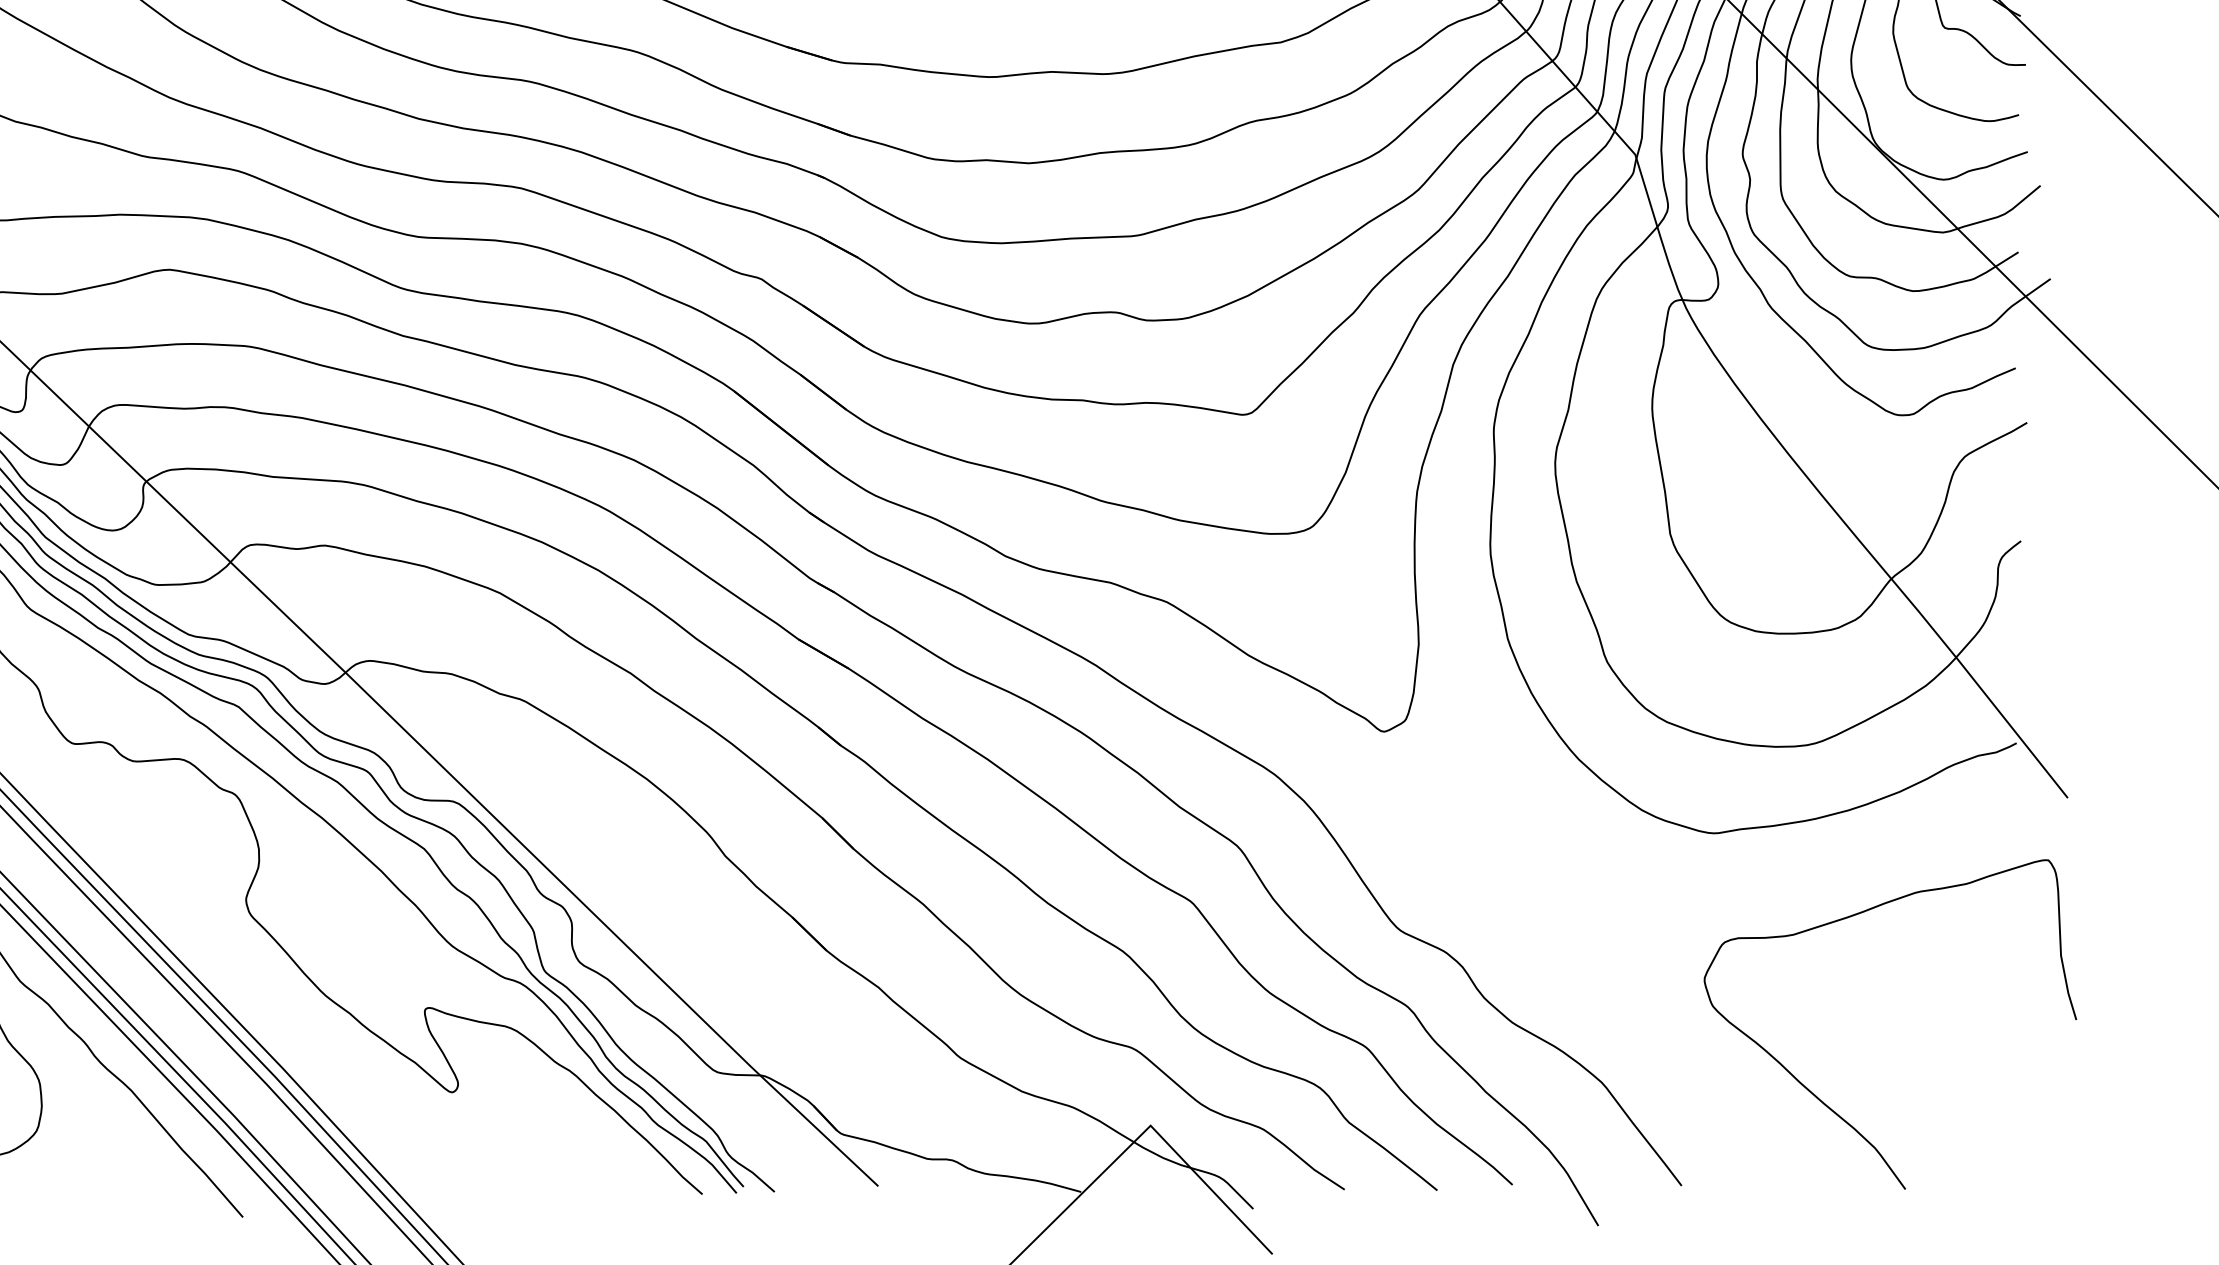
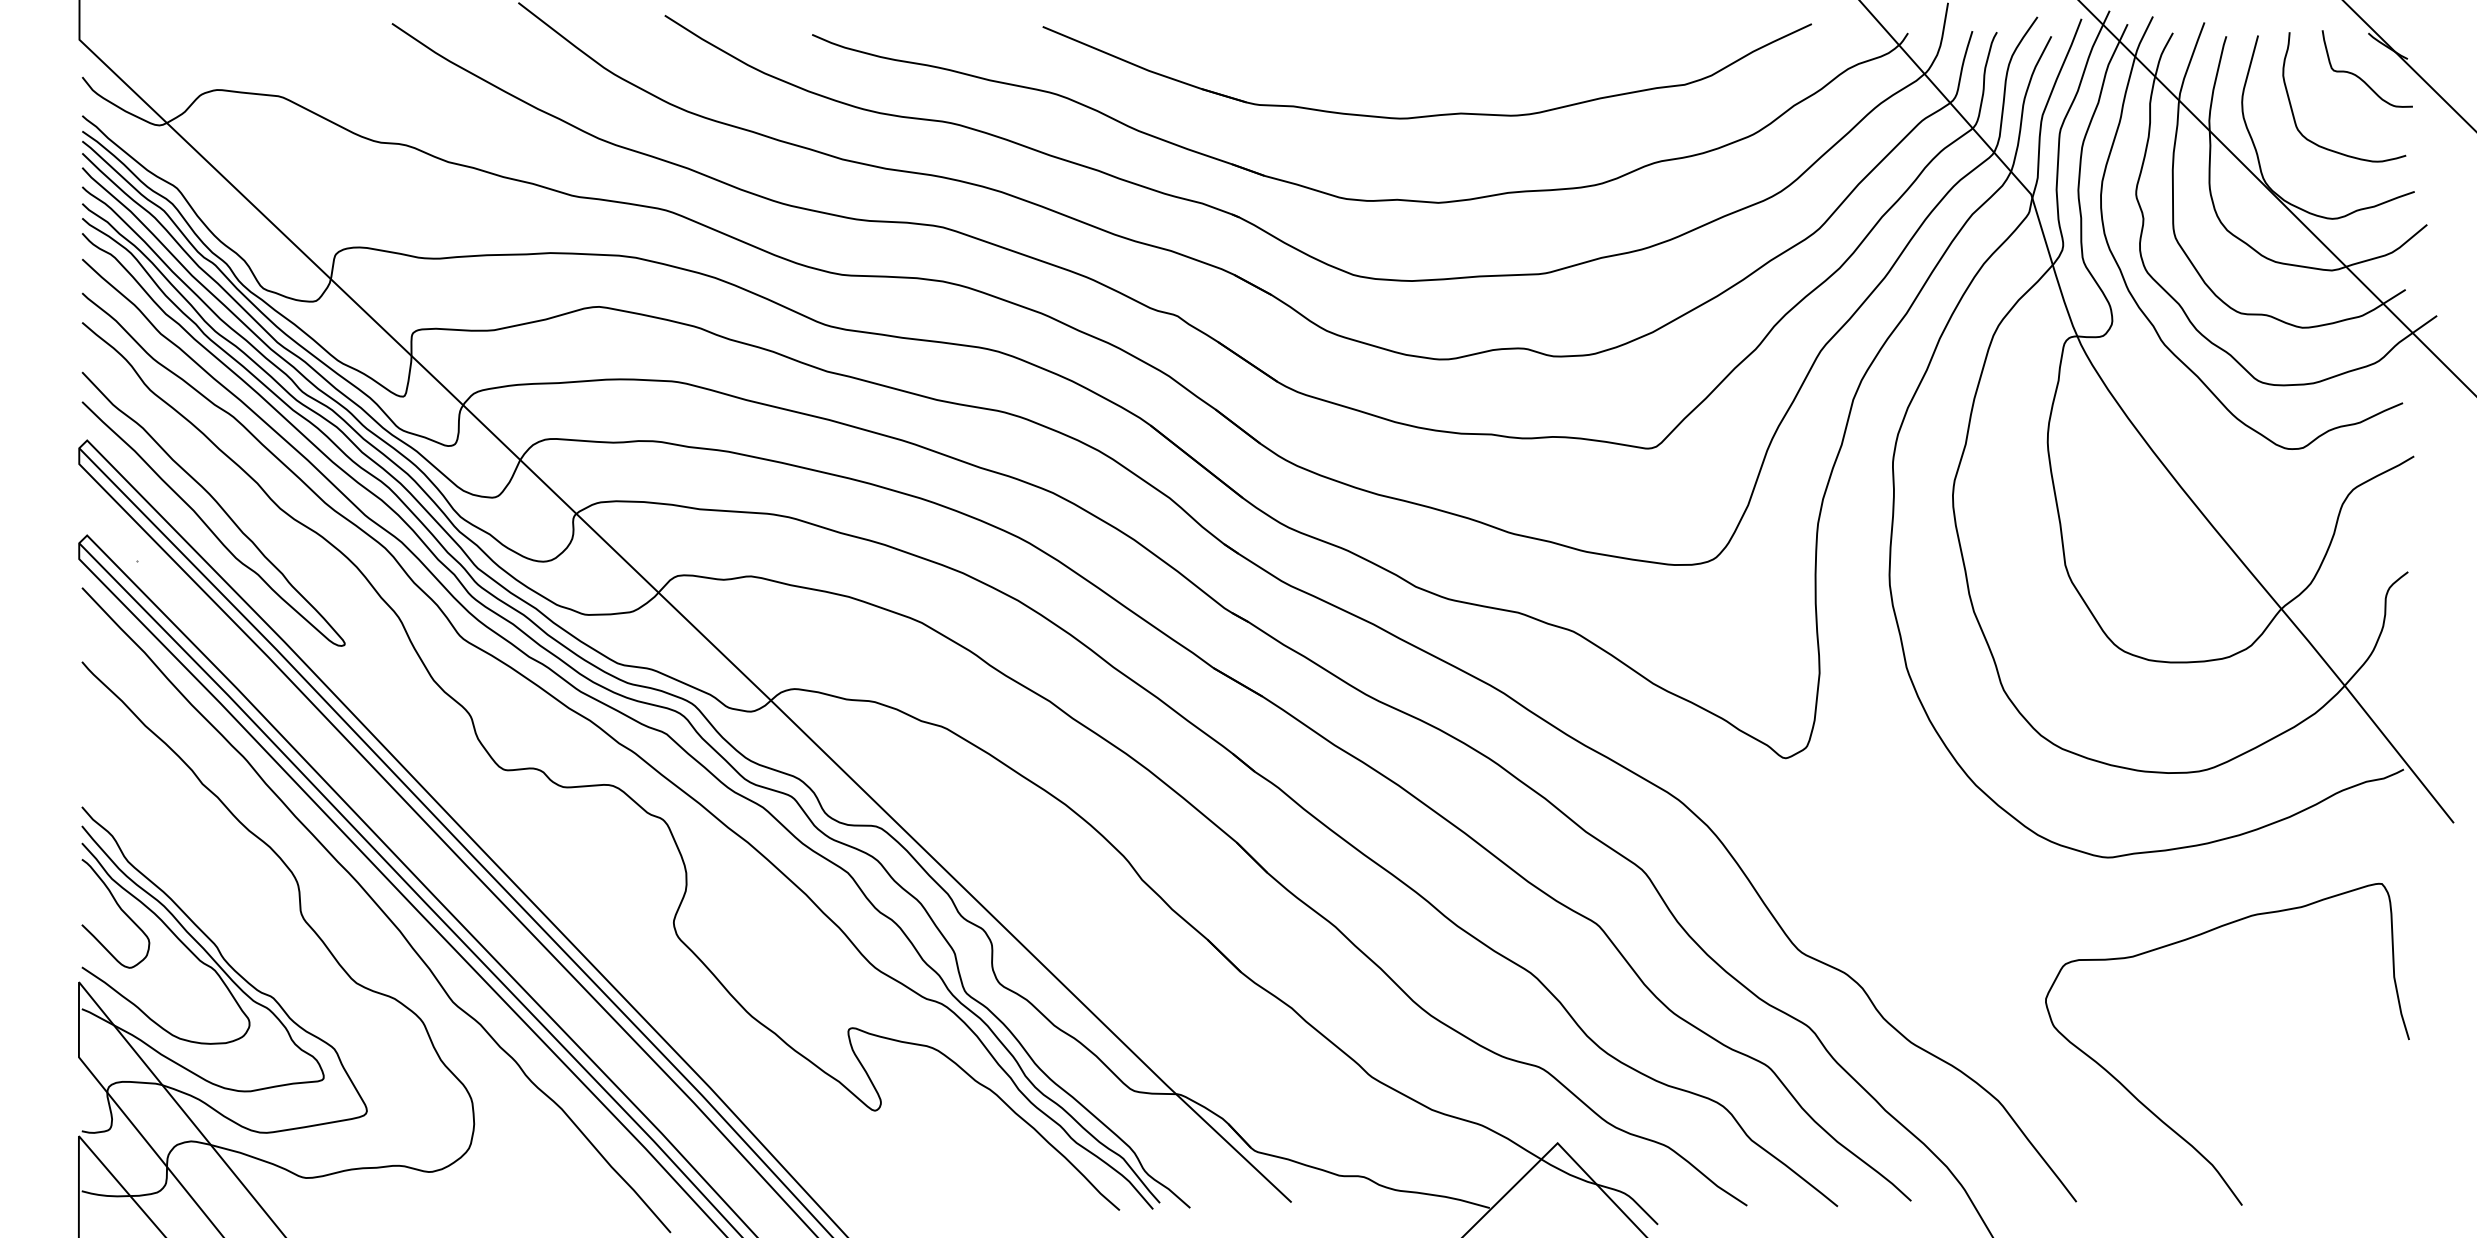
curve: (1818, 1097) -> (2157, 1115), moved

